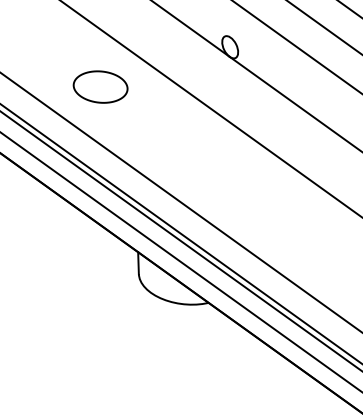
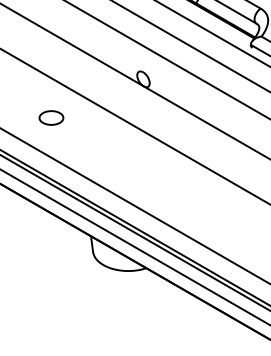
part: (100, 86) -> (51, 117), size x0.6

